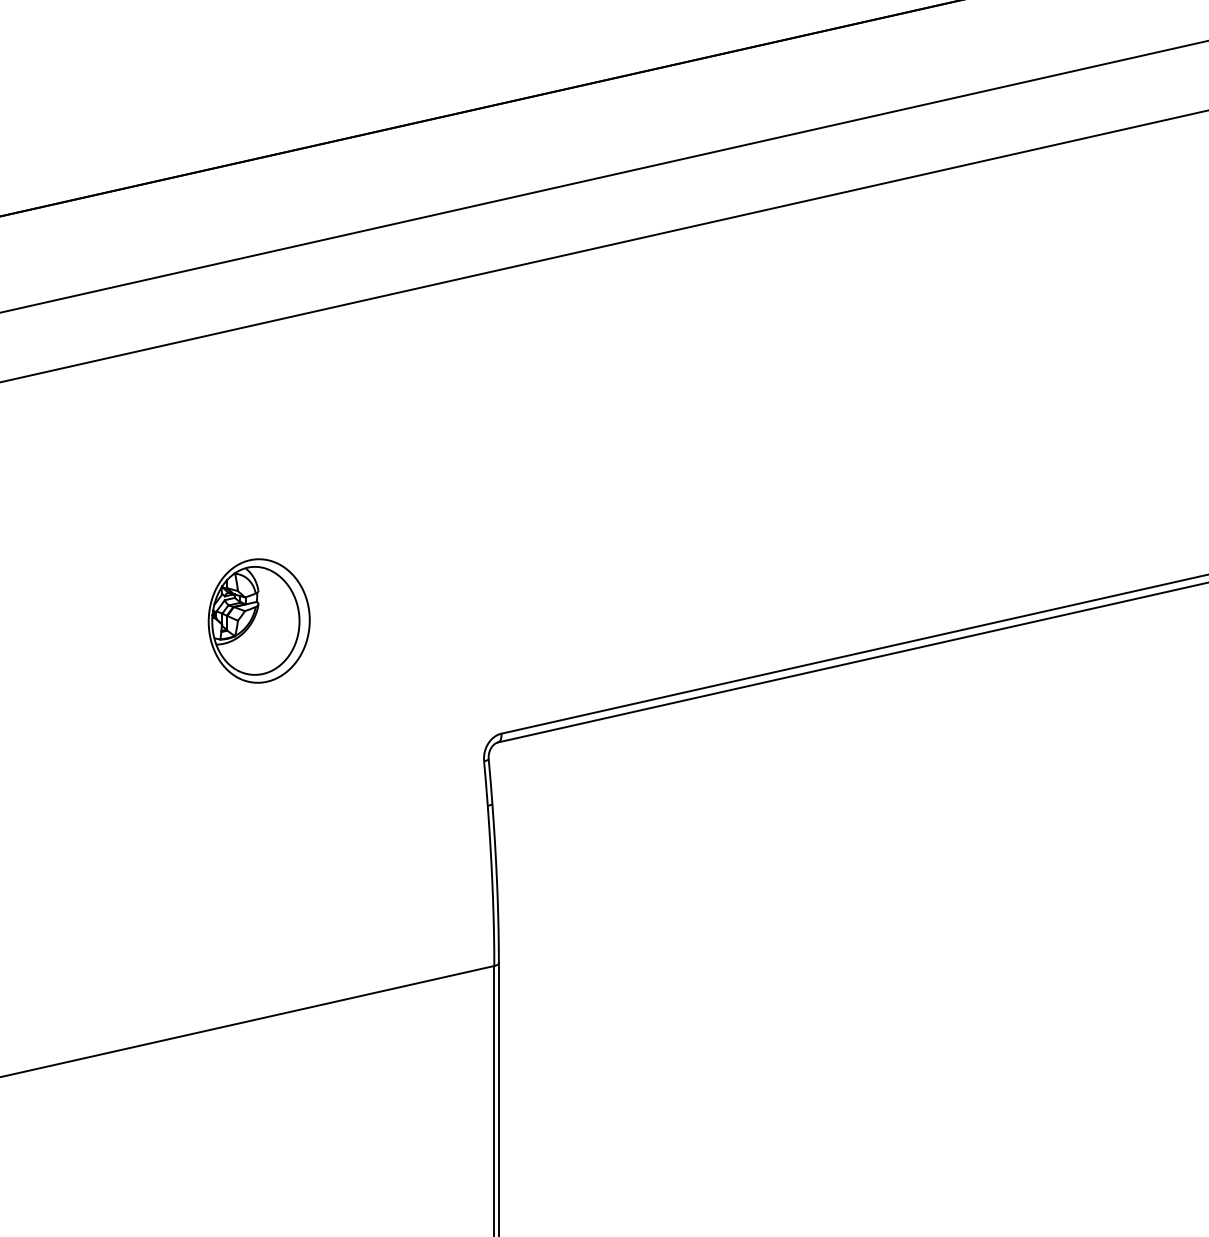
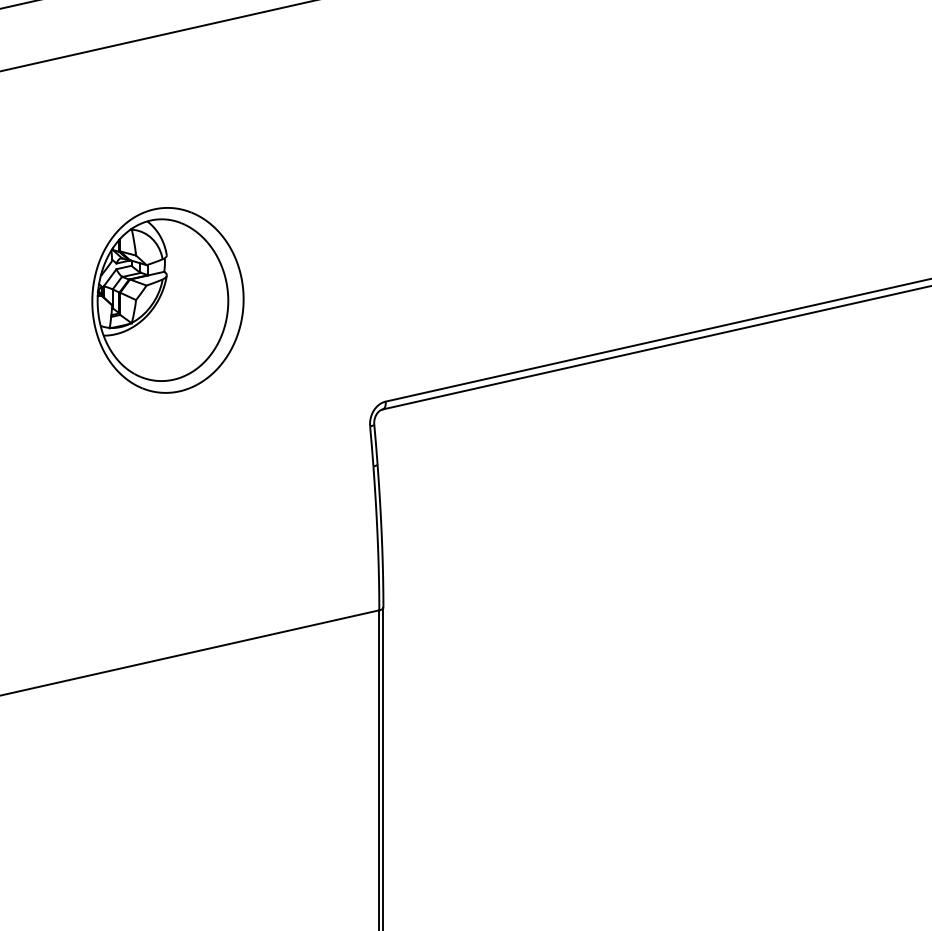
part: (259, 620) -> (168, 299), size x1.67

